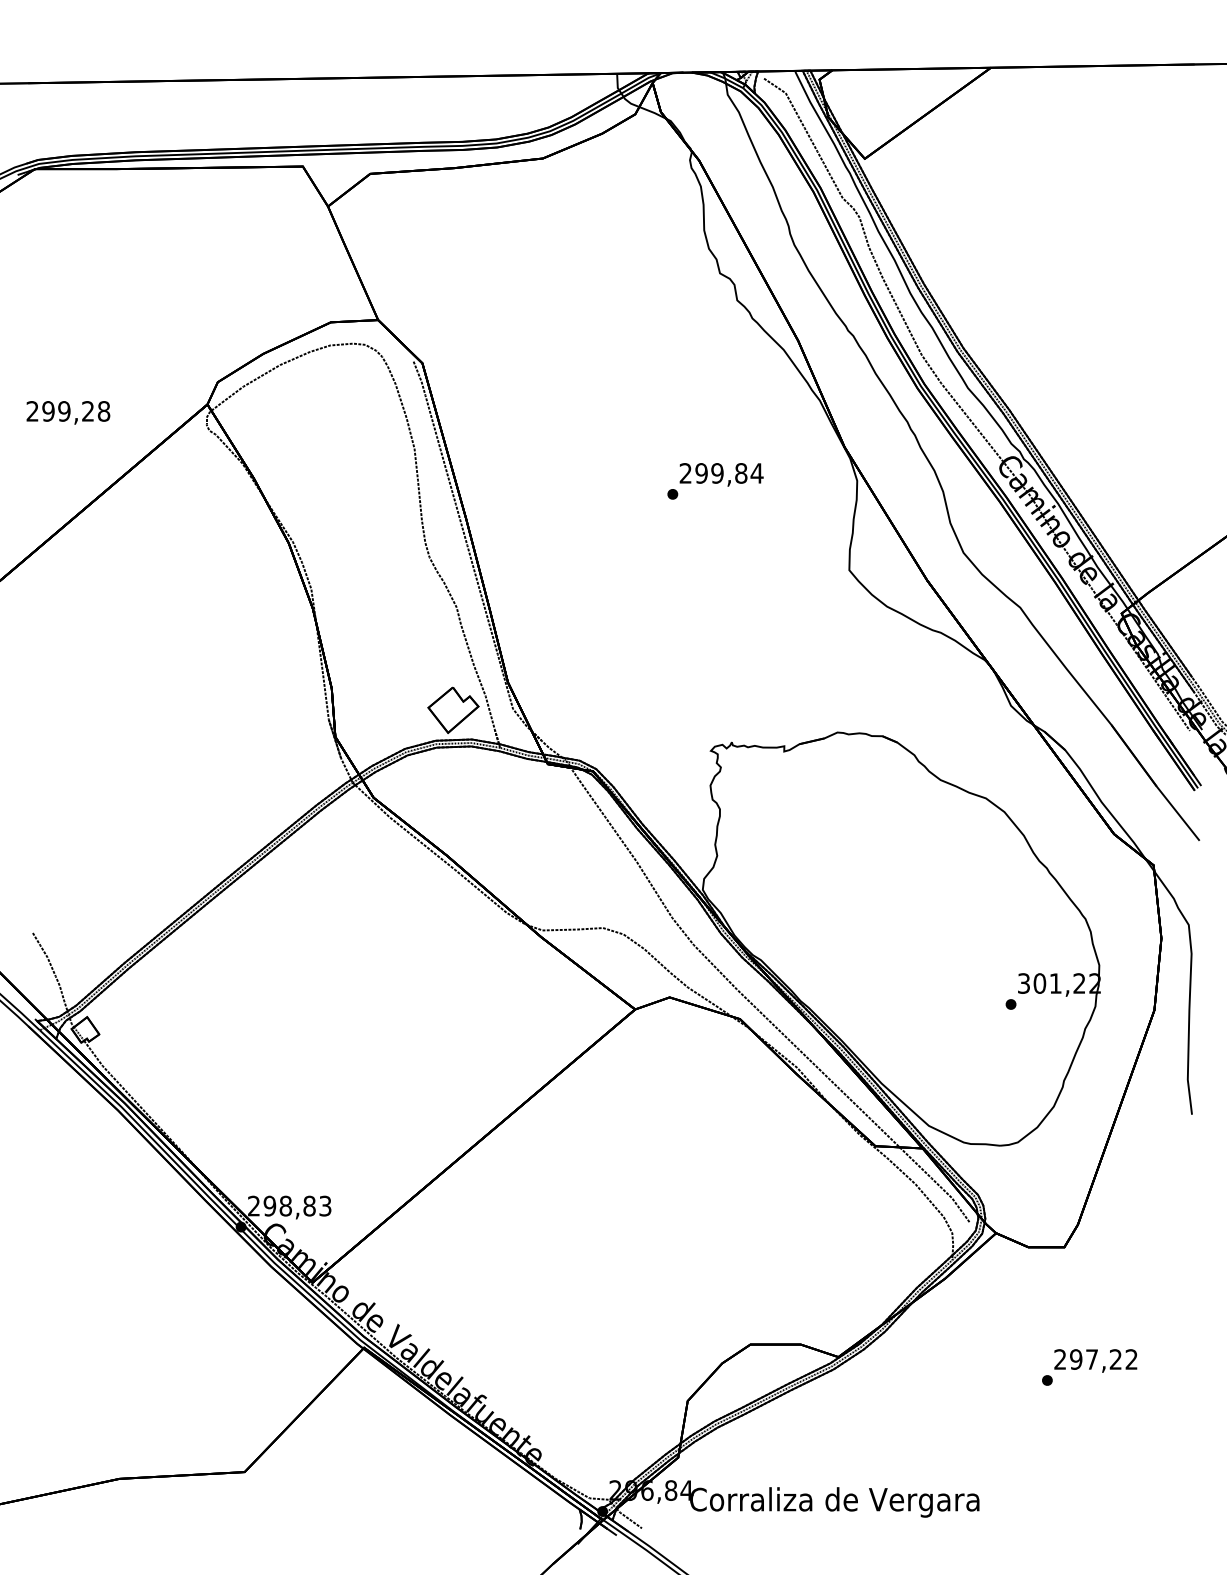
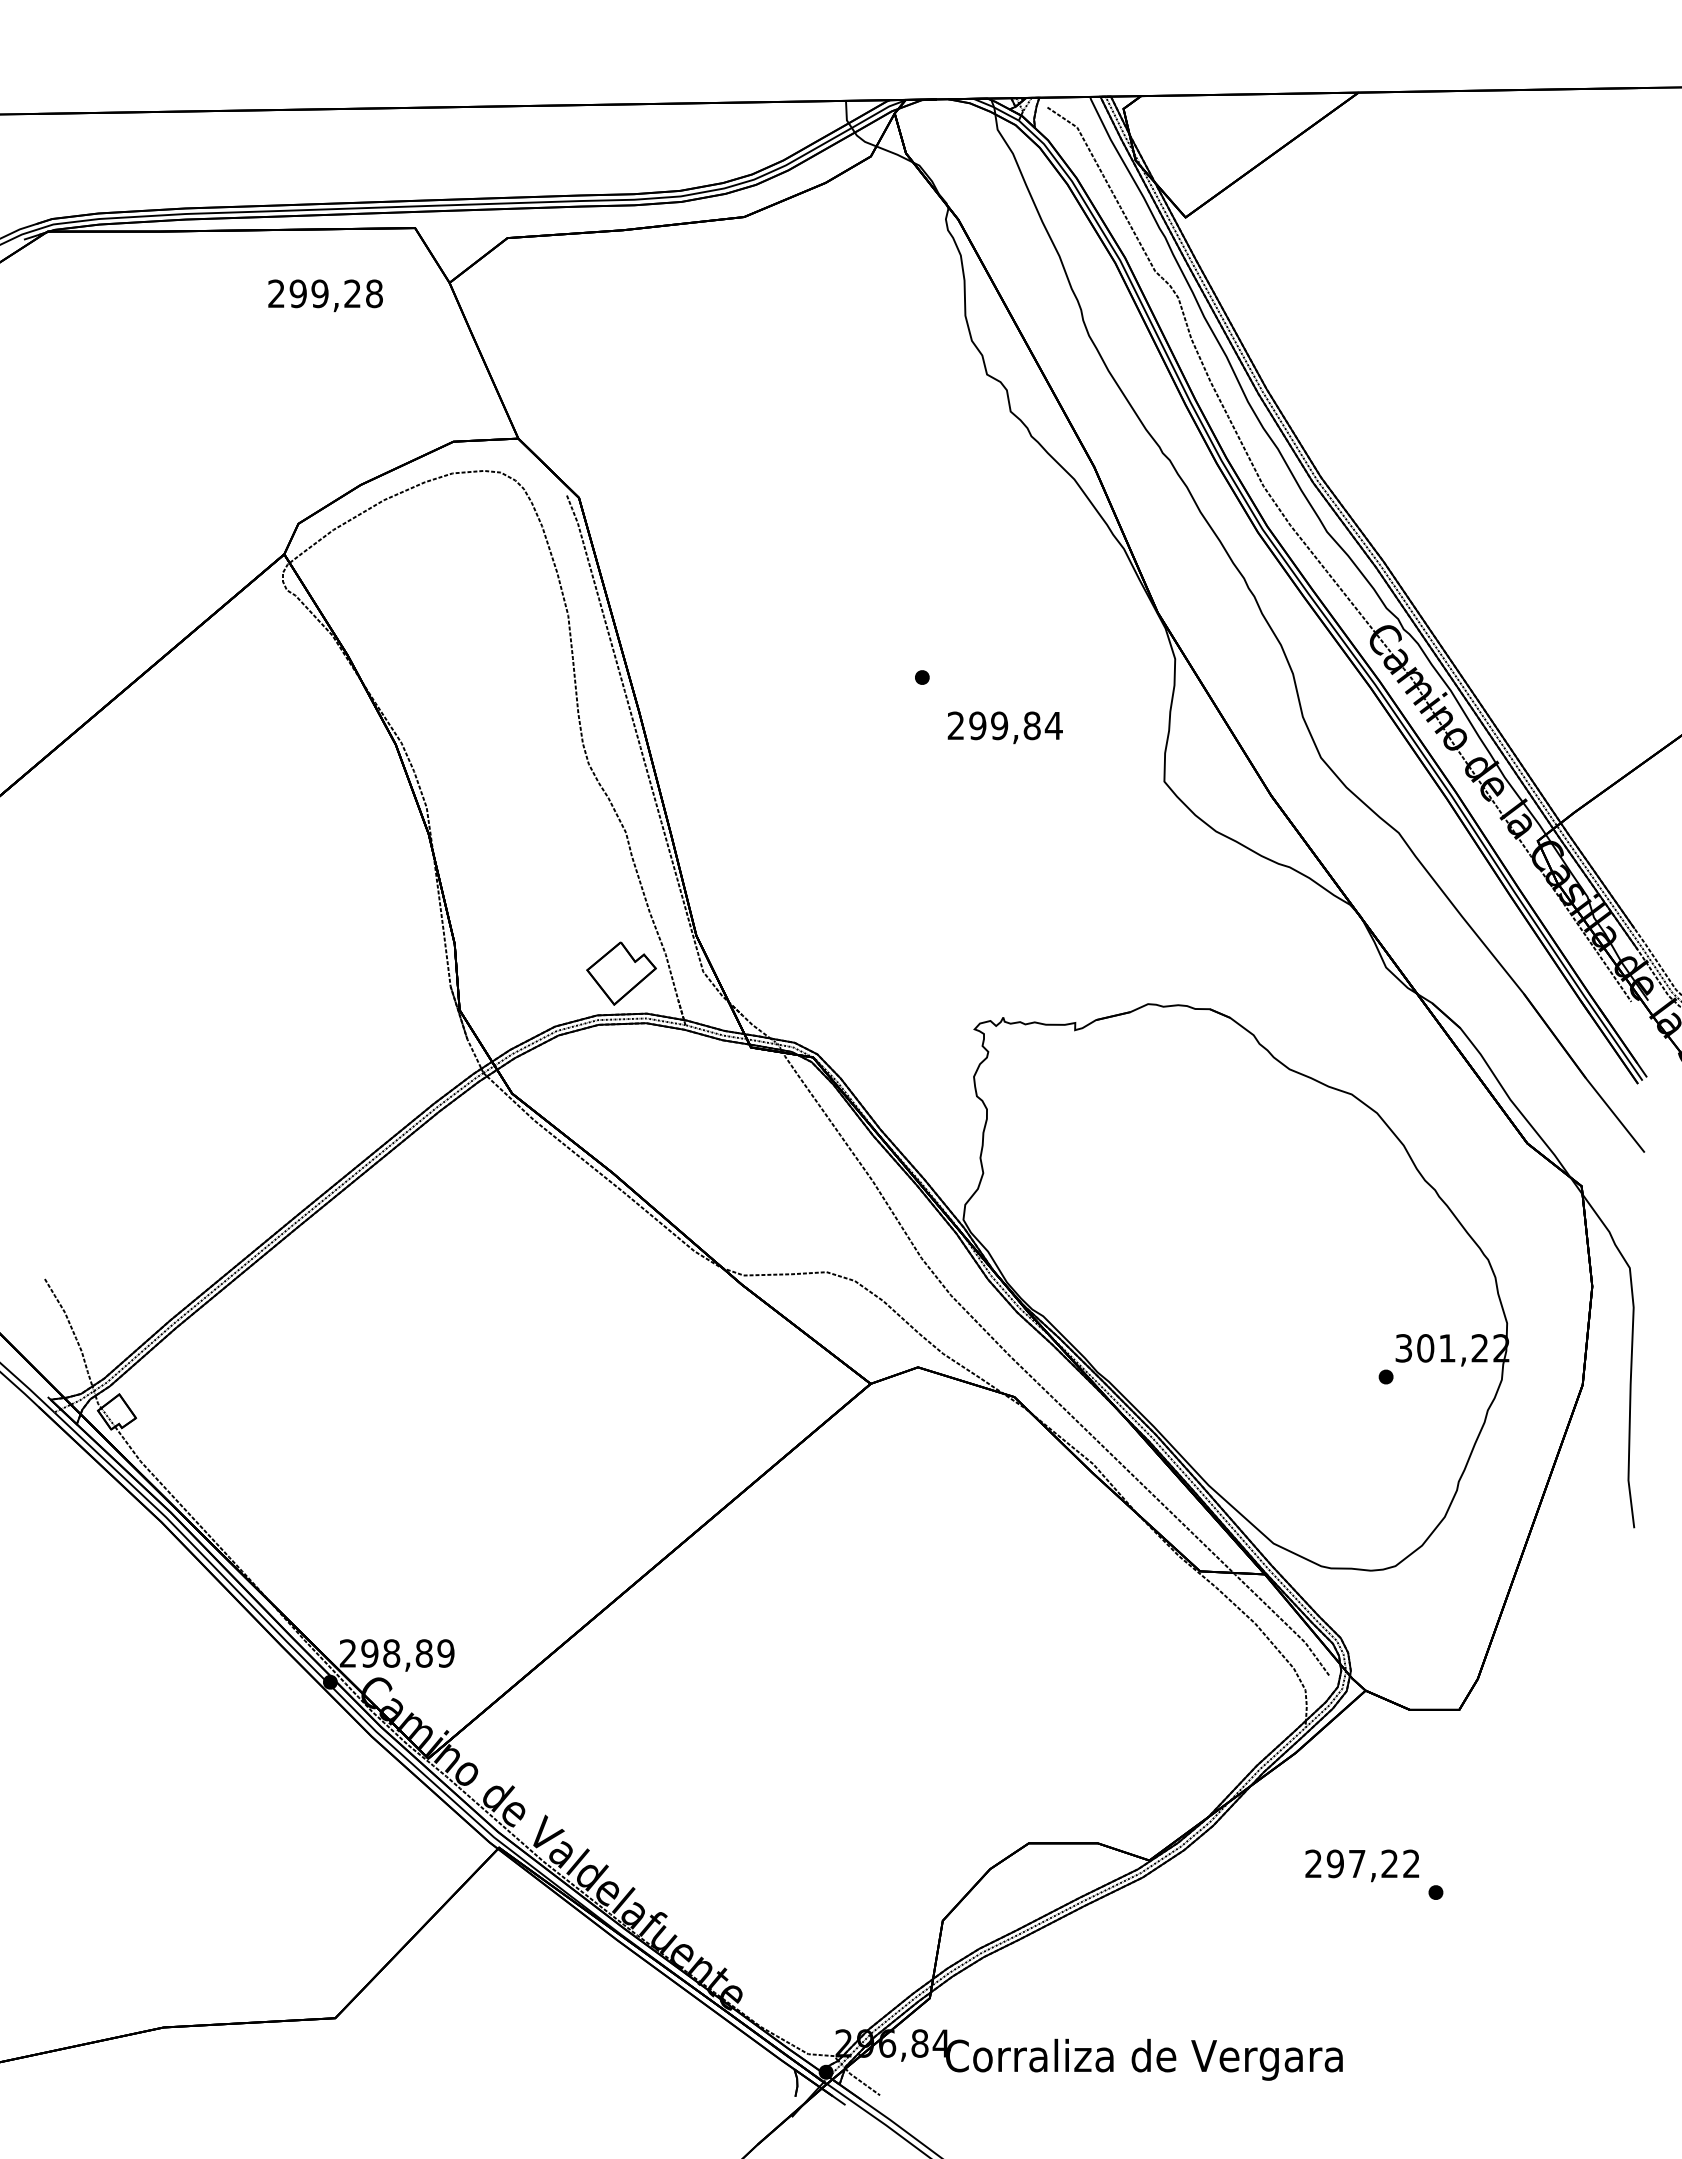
text: (68, 412) -> (325, 295), moved
text: (721, 474) -> (1004, 727), moved
text: (325, 1206) -> (445, 1653), 298,83 -> 298,89
text: (1095, 1360) -> (1362, 1865), moved

